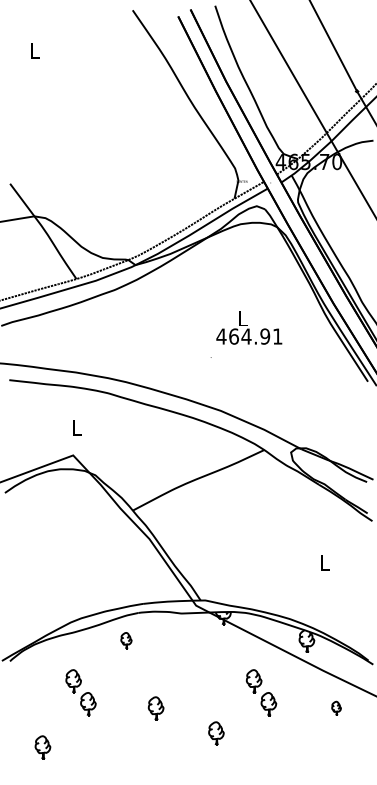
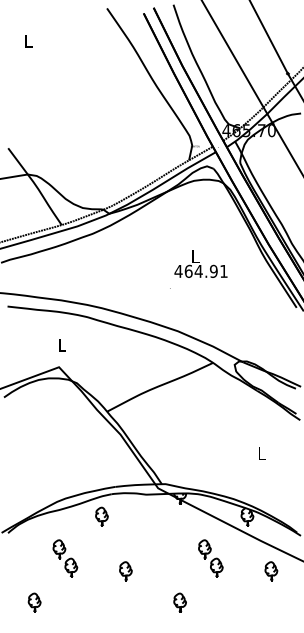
part: (126, 640) -> (102, 516), size x1.43
part: (336, 708) -> (271, 571), size x1.67
part: (216, 733) -> (180, 602), moved

